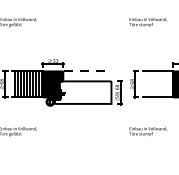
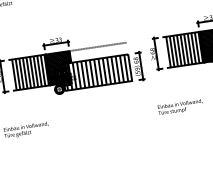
hatch: (158, 84) -> (184, 49), added
hatch: (82, 92) -> (95, 72), added

